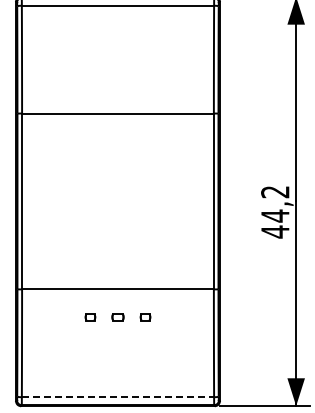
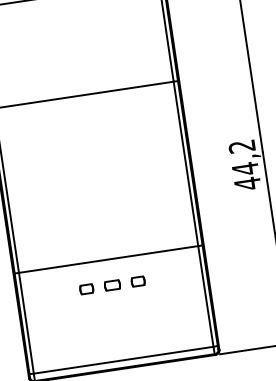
part: (90, 317) -> (86, 289), size x1.43
part: (117, 317) -> (112, 285), size x1.43
part: (145, 317) -> (138, 281), size x1.43
line: (118, 397) -> (124, 360), dashed -> solid

